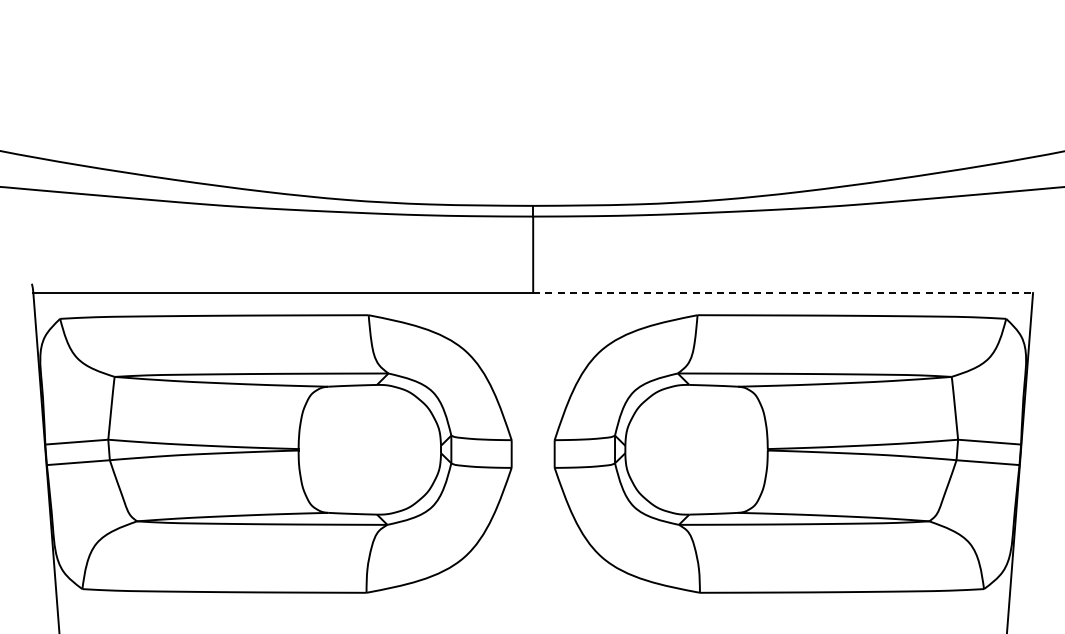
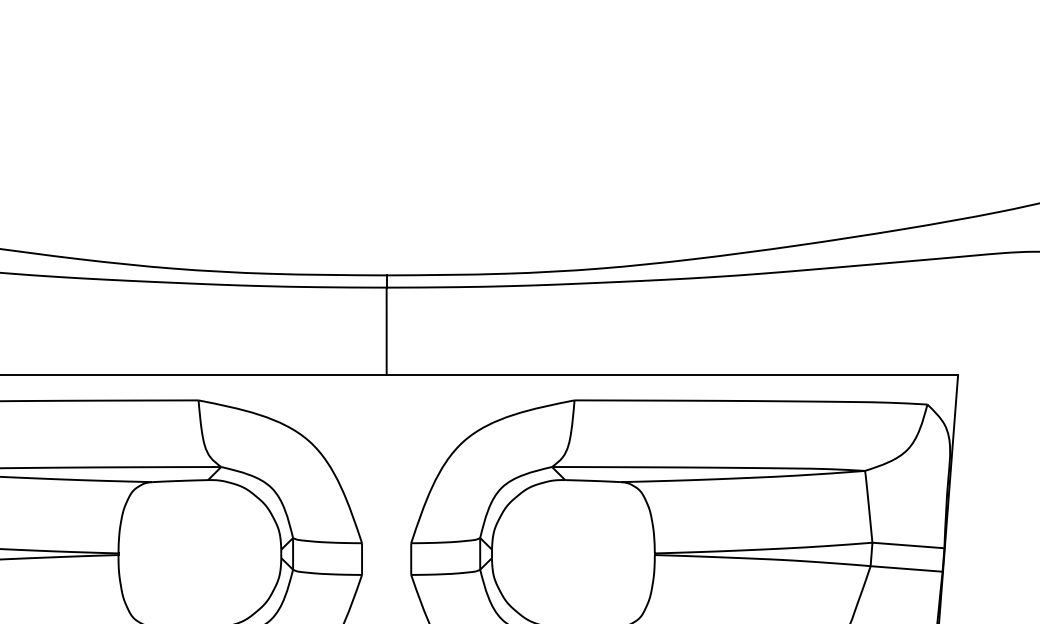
line: (783, 293) -> (672, 375), dashed -> solid

